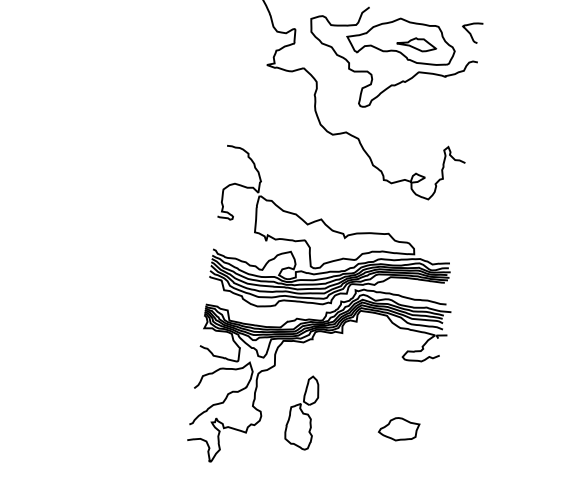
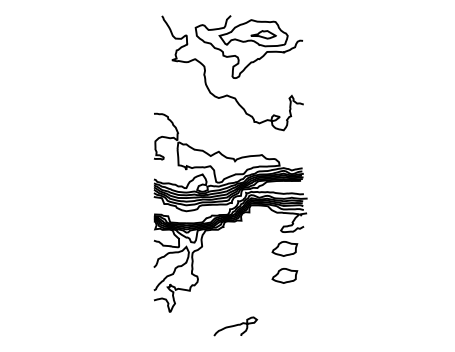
curve: (471, 32) -> (296, 22), removed
part: (404, 386) -> (284, 248), added
part: (301, 412) -> (222, 273), removed

